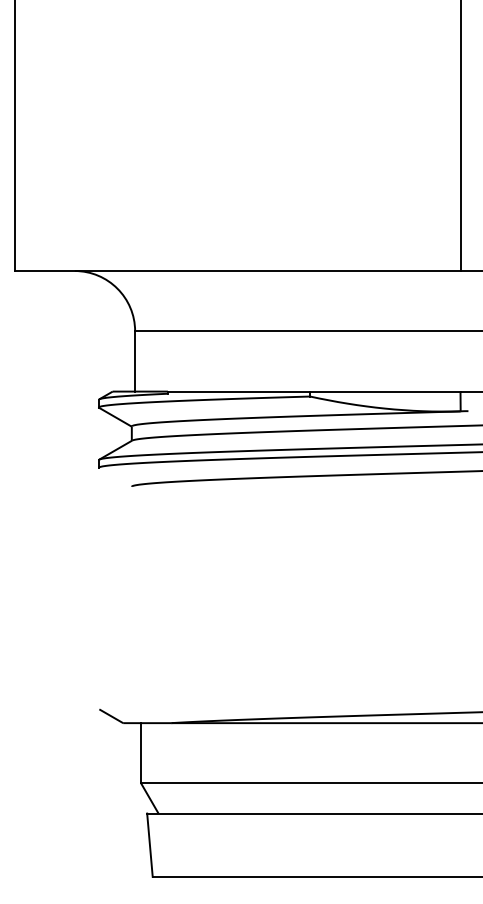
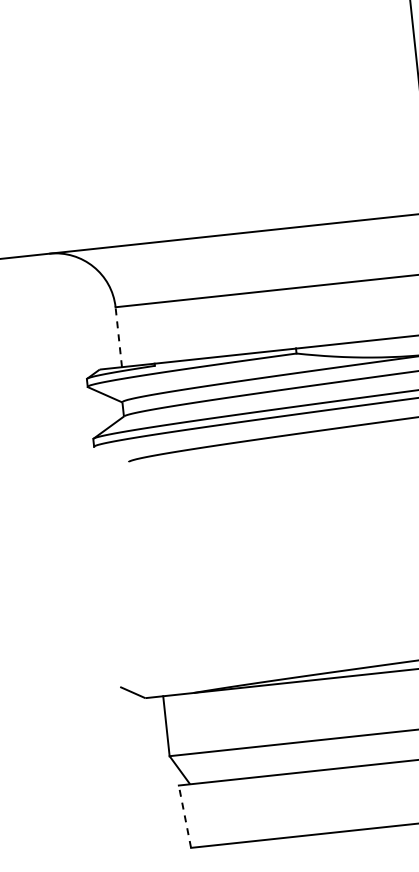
line: (135, 360) -> (119, 336), solid -> dashed
line: (149, 845) -> (184, 817), solid -> dashed

